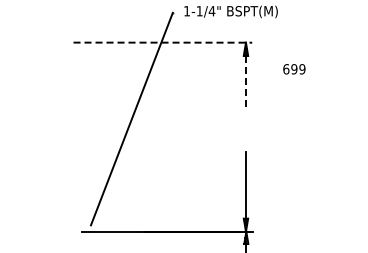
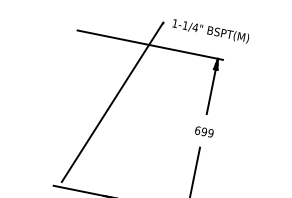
line: (163, 42) -> (150, 45), dashed -> solid
text: (294, 69) -> (204, 132), moved
line: (245, 83) -> (210, 91), dashed -> solid

